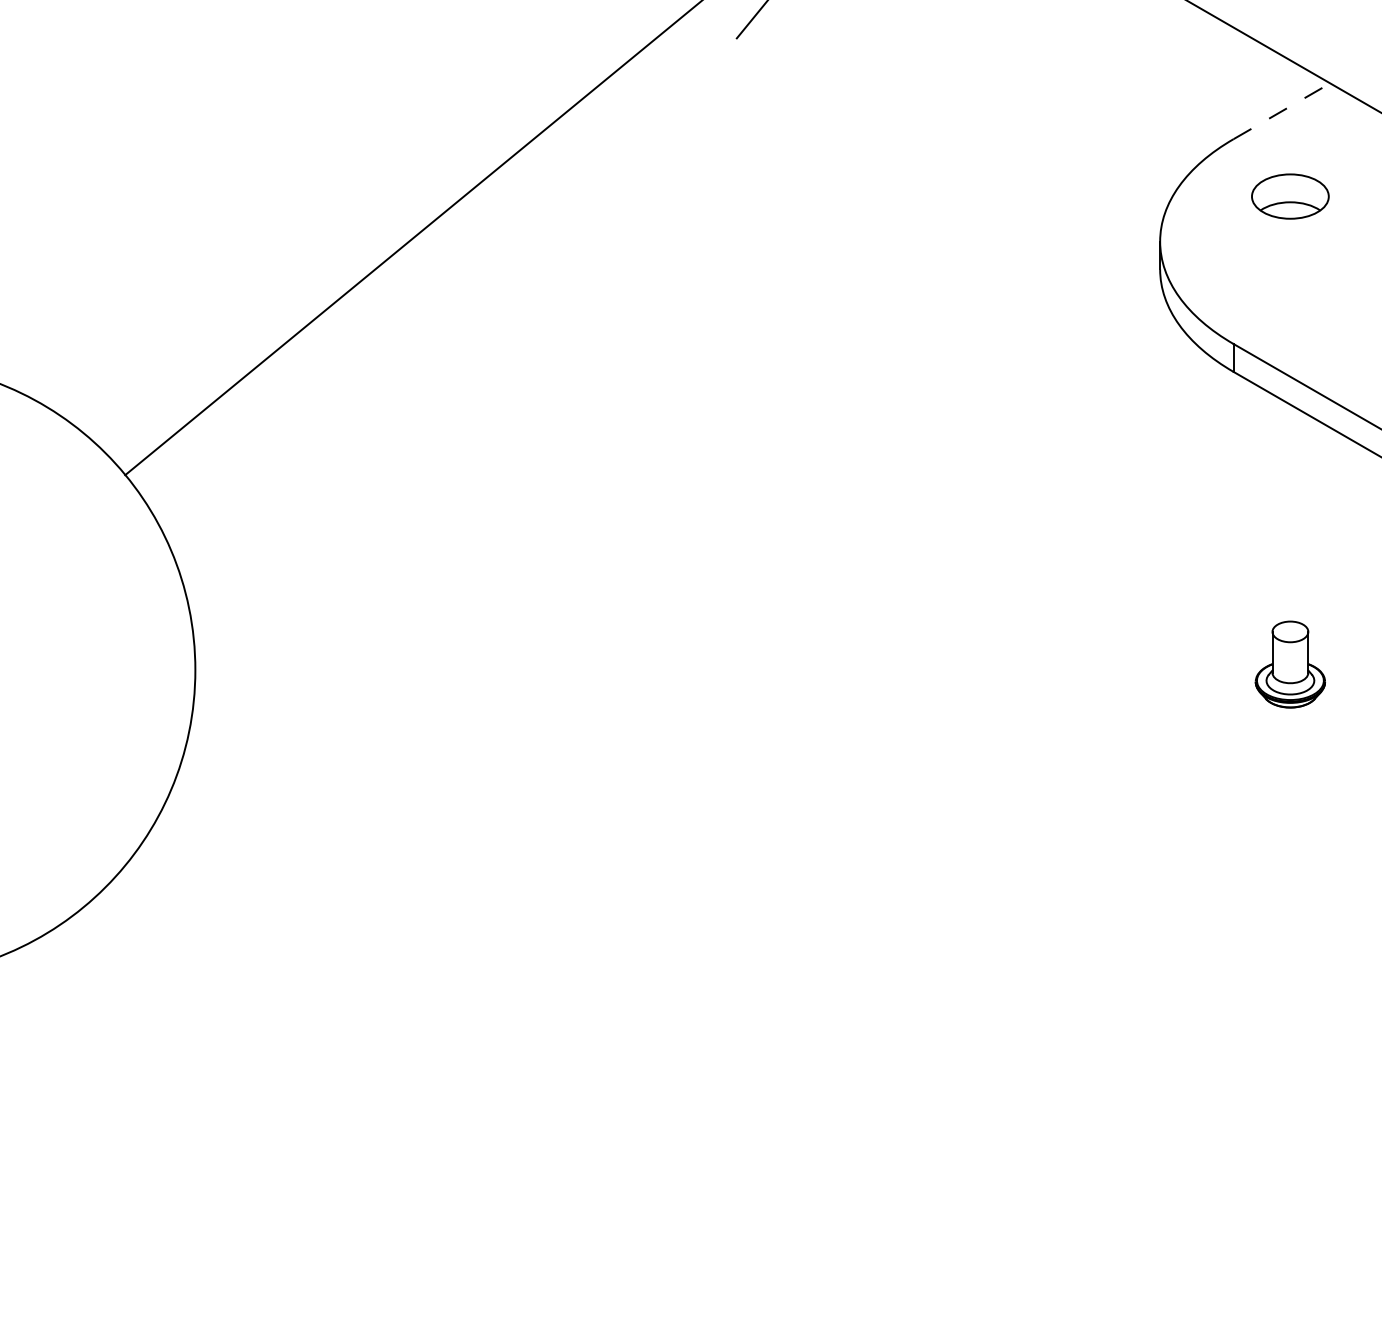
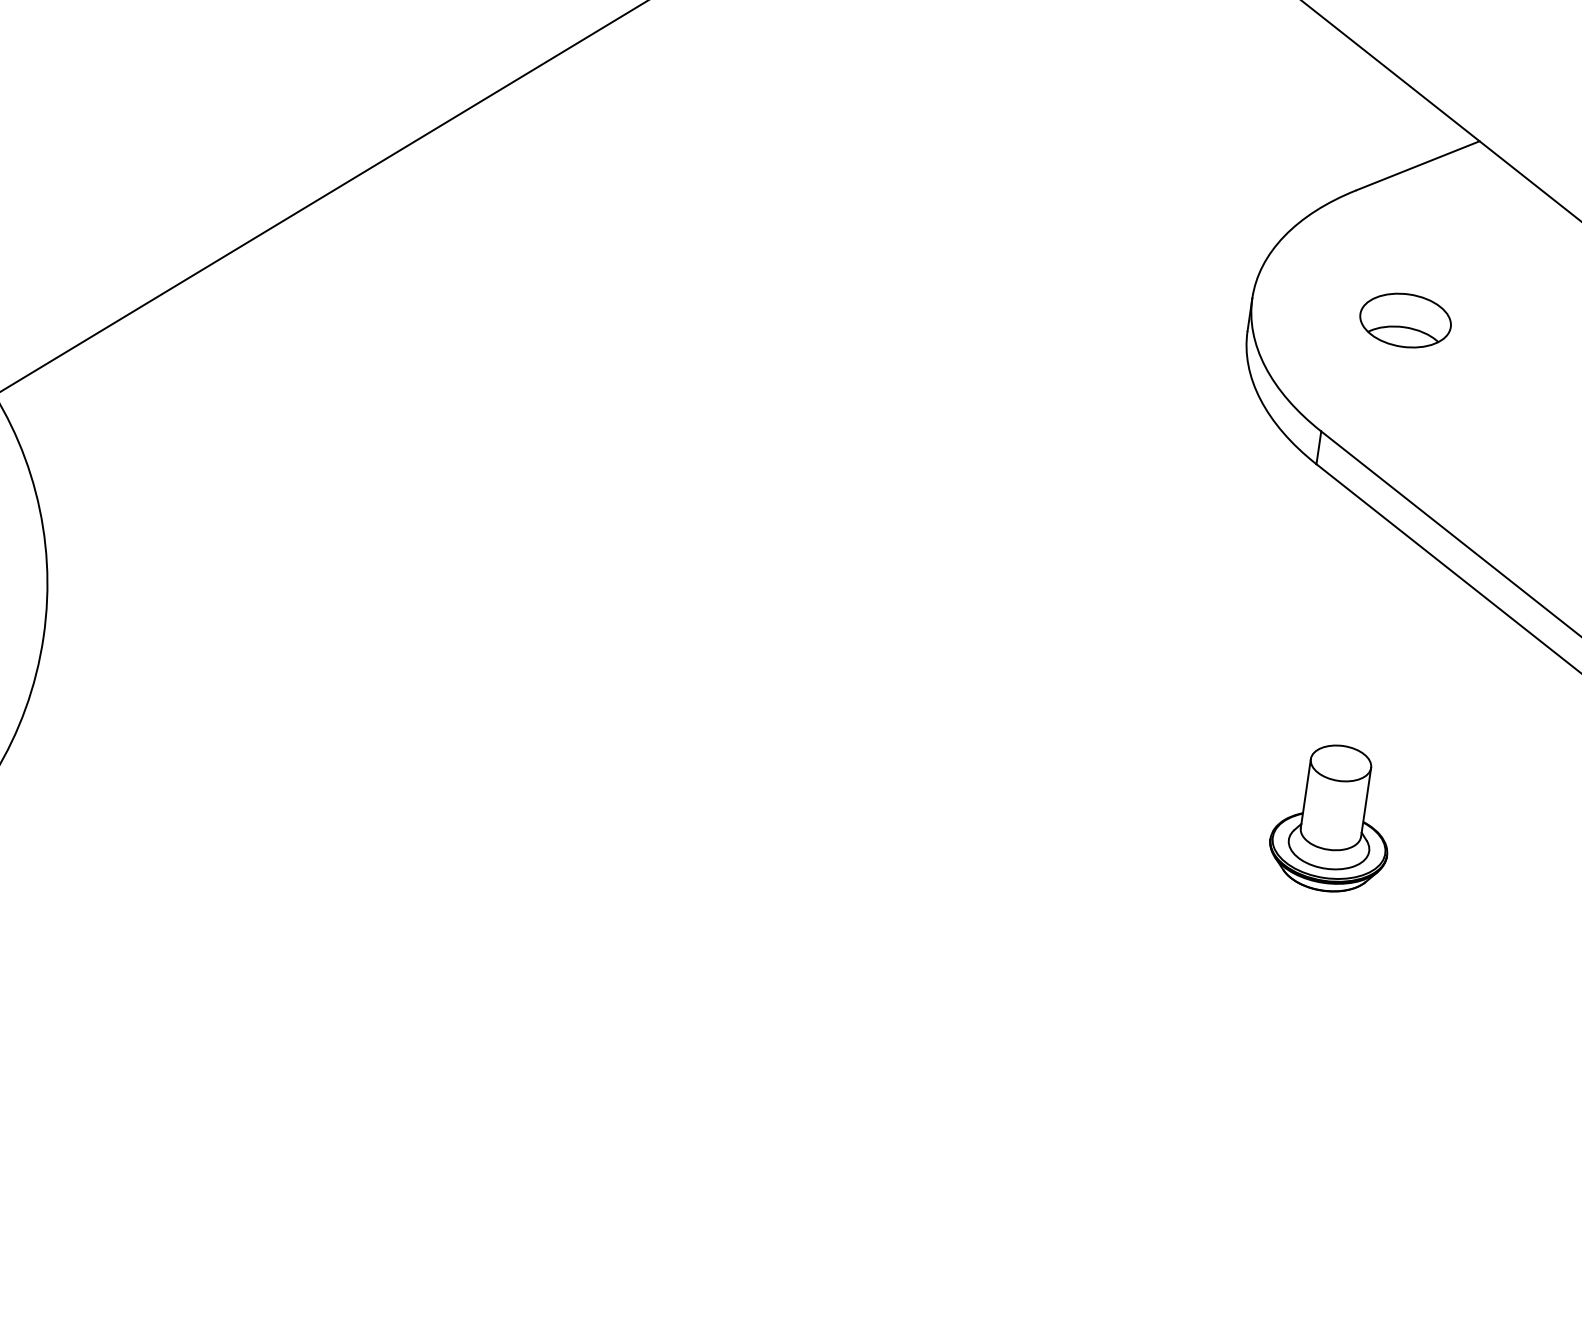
line: (1281, 111) -> (1417, 166), dashed -> solid
part: (1290, 196) -> (1405, 320), moved
part: (1290, 664) -> (1333, 818), size x1.43

